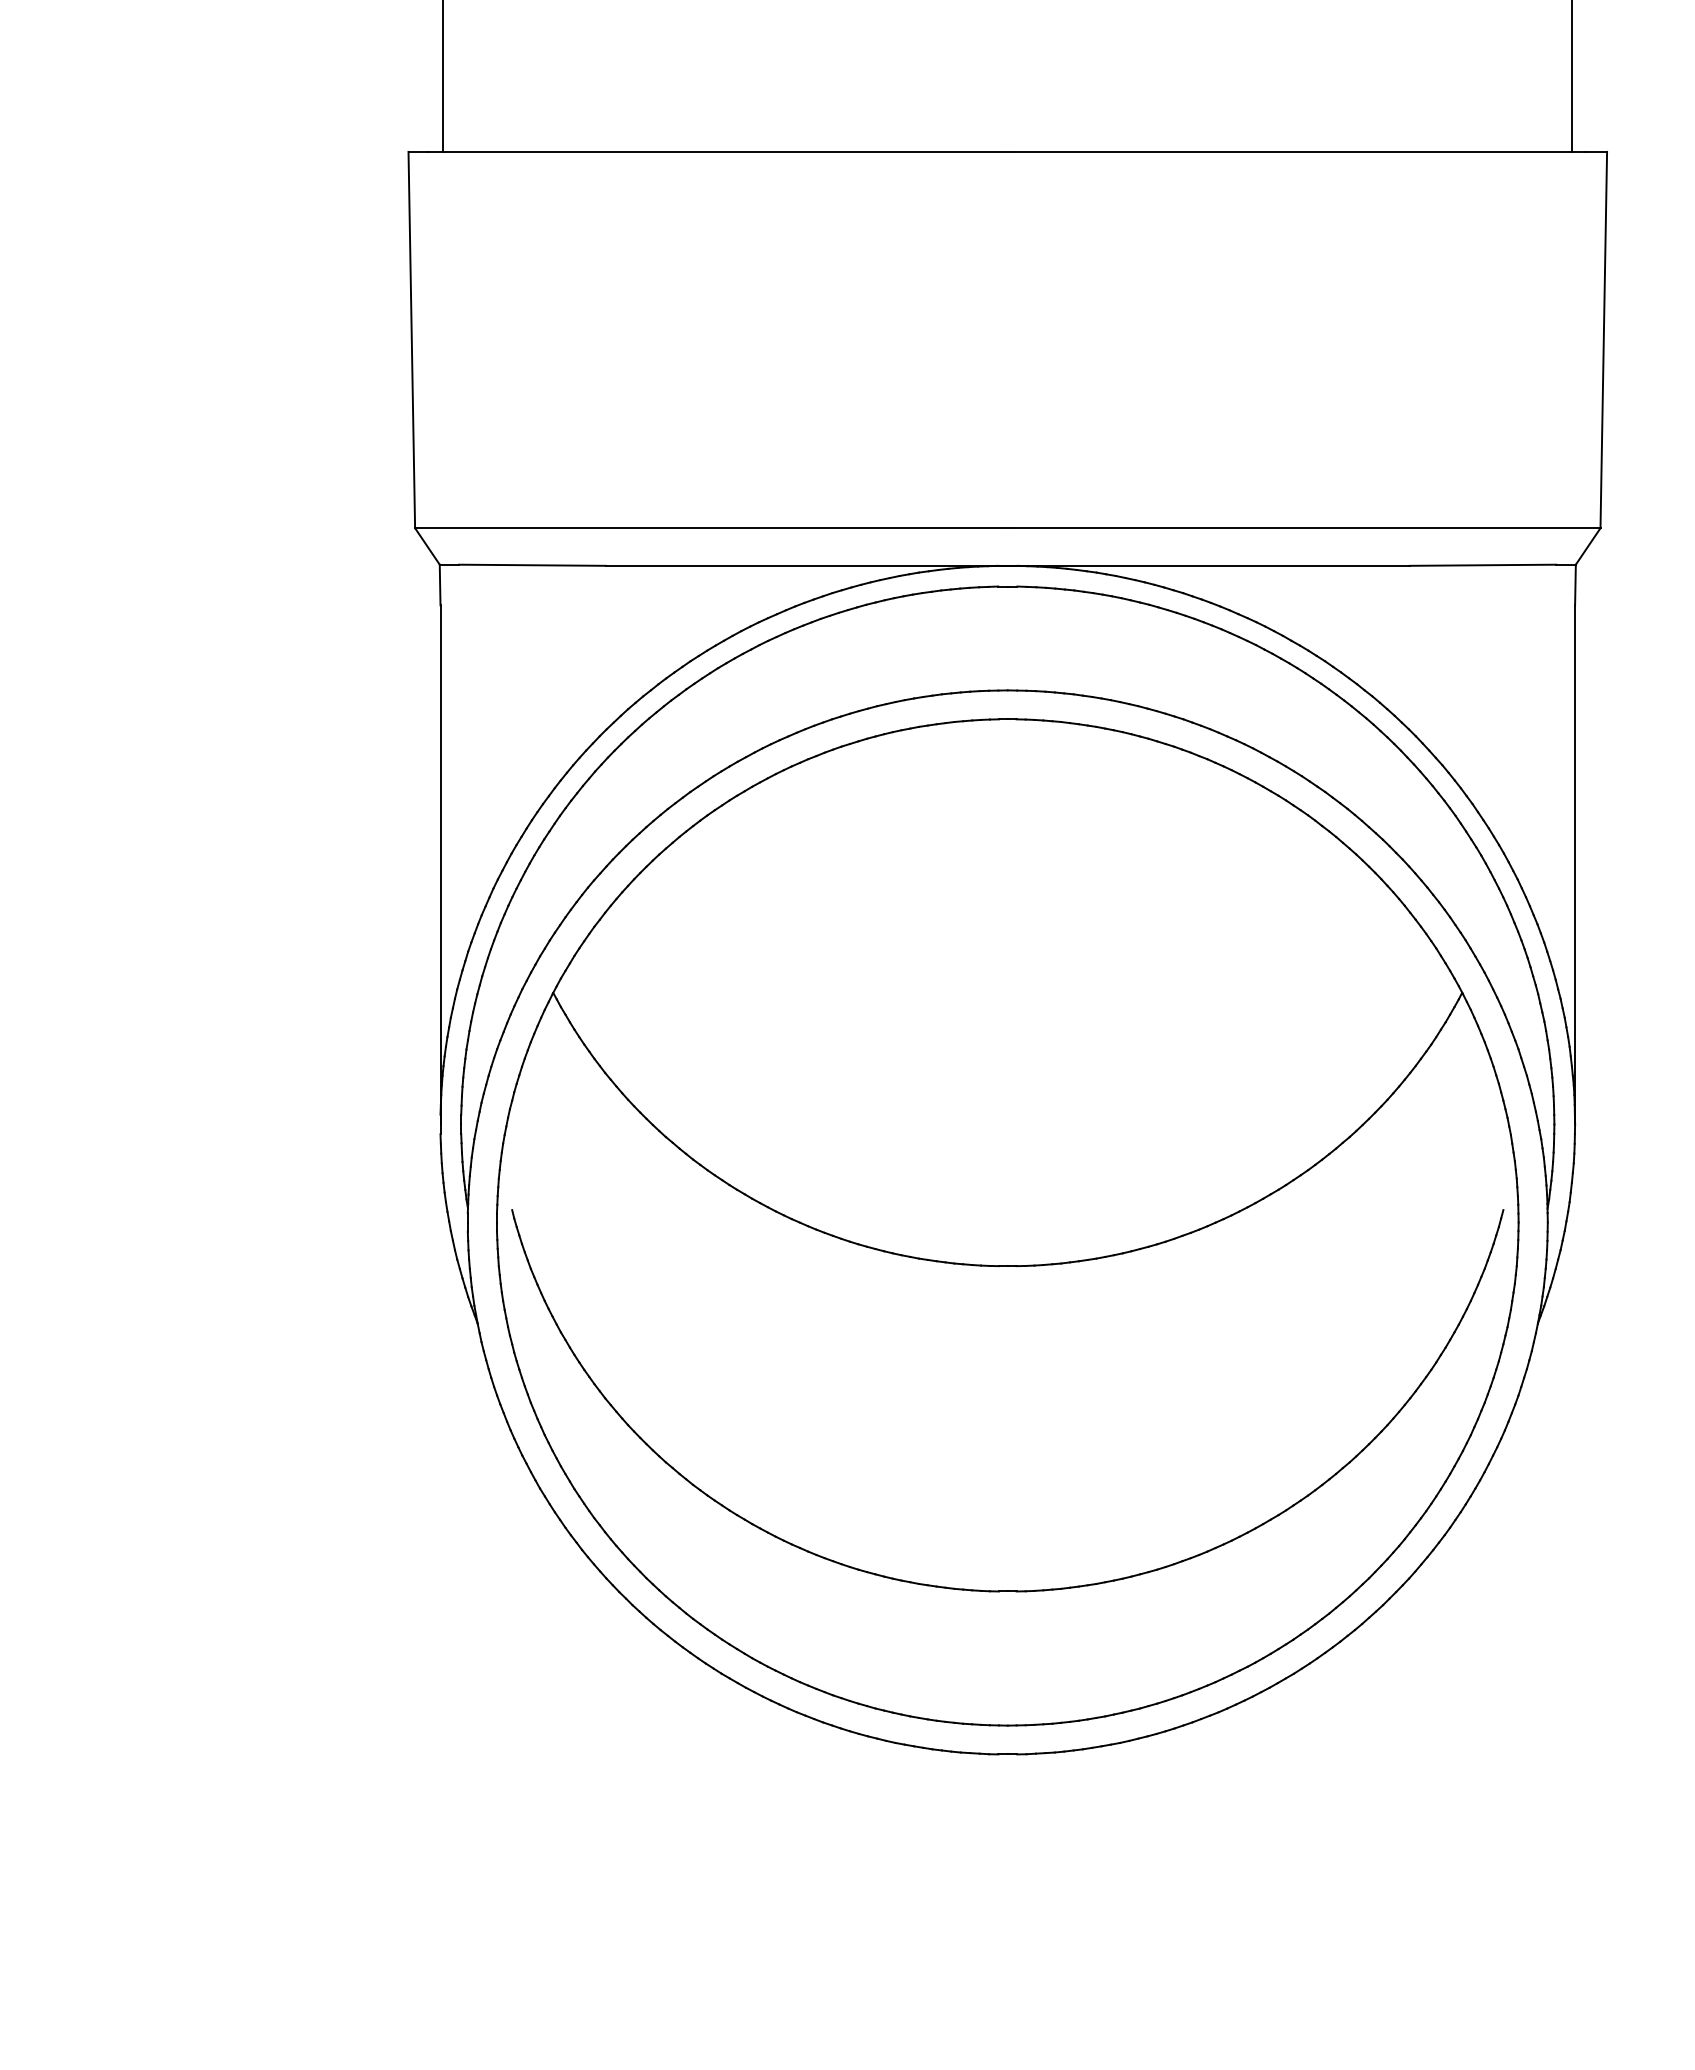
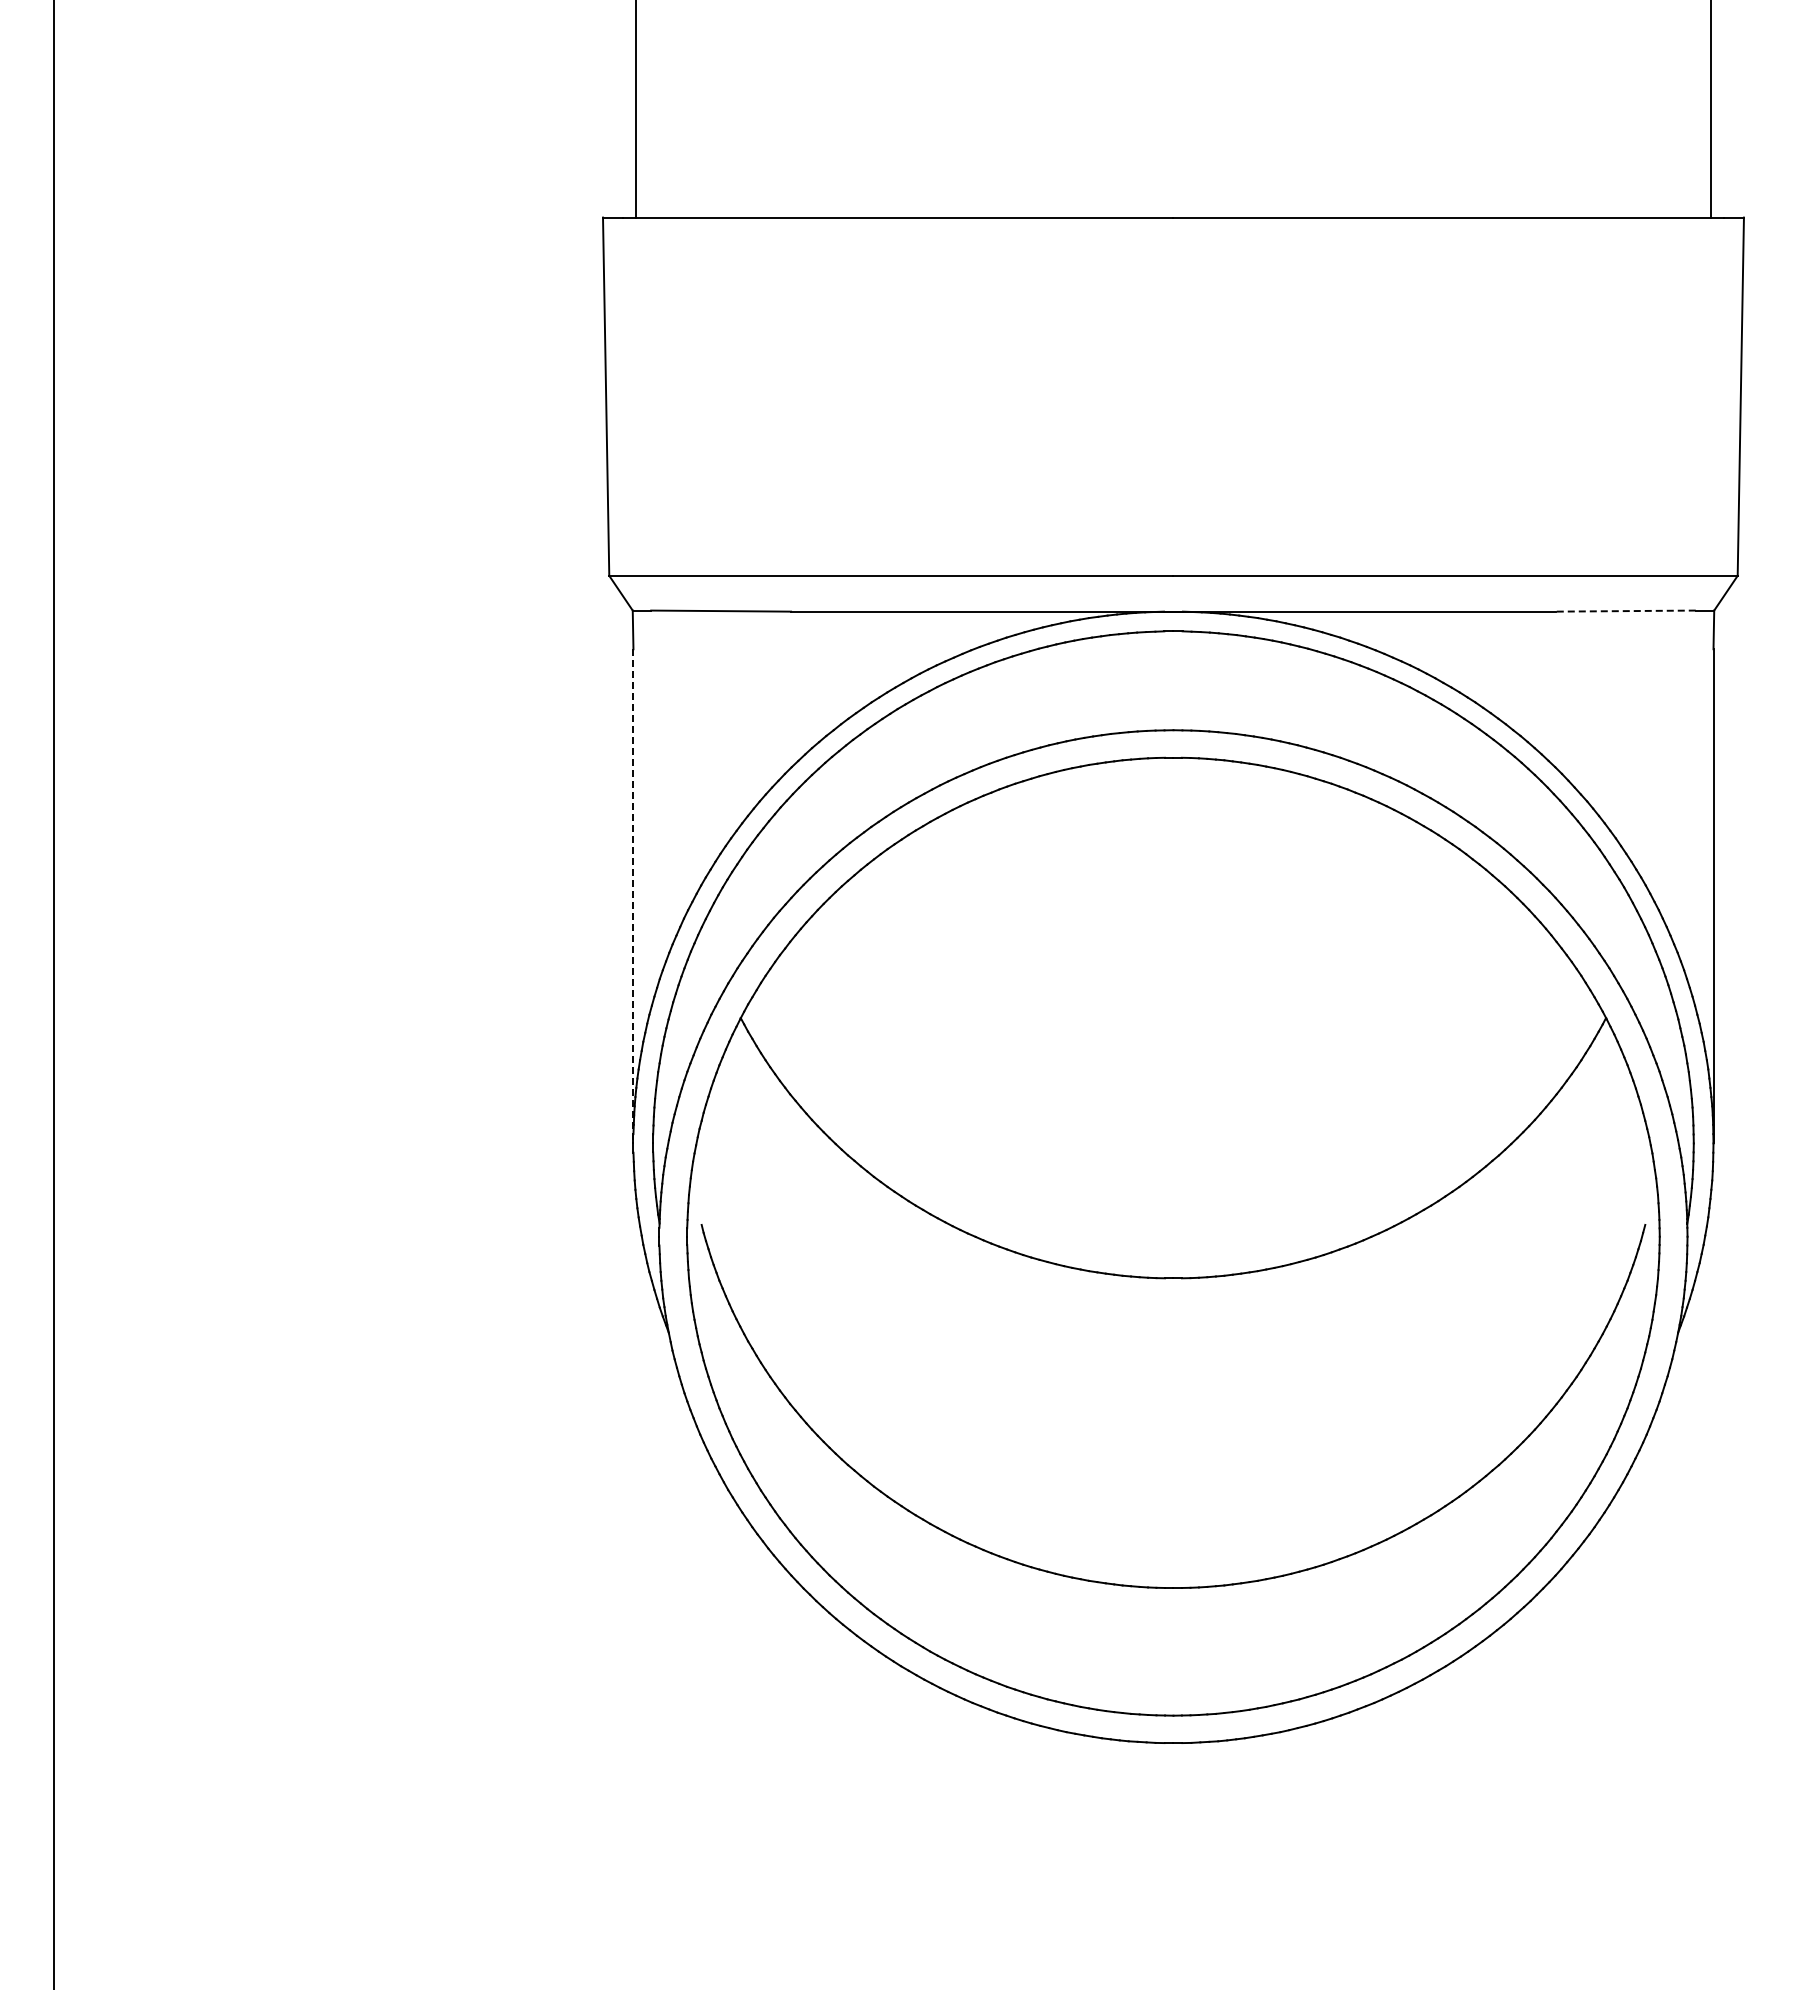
line: (1482, 565) -> (1625, 611), solid -> dashed
line: (440, 865) -> (633, 896), solid -> dashed

